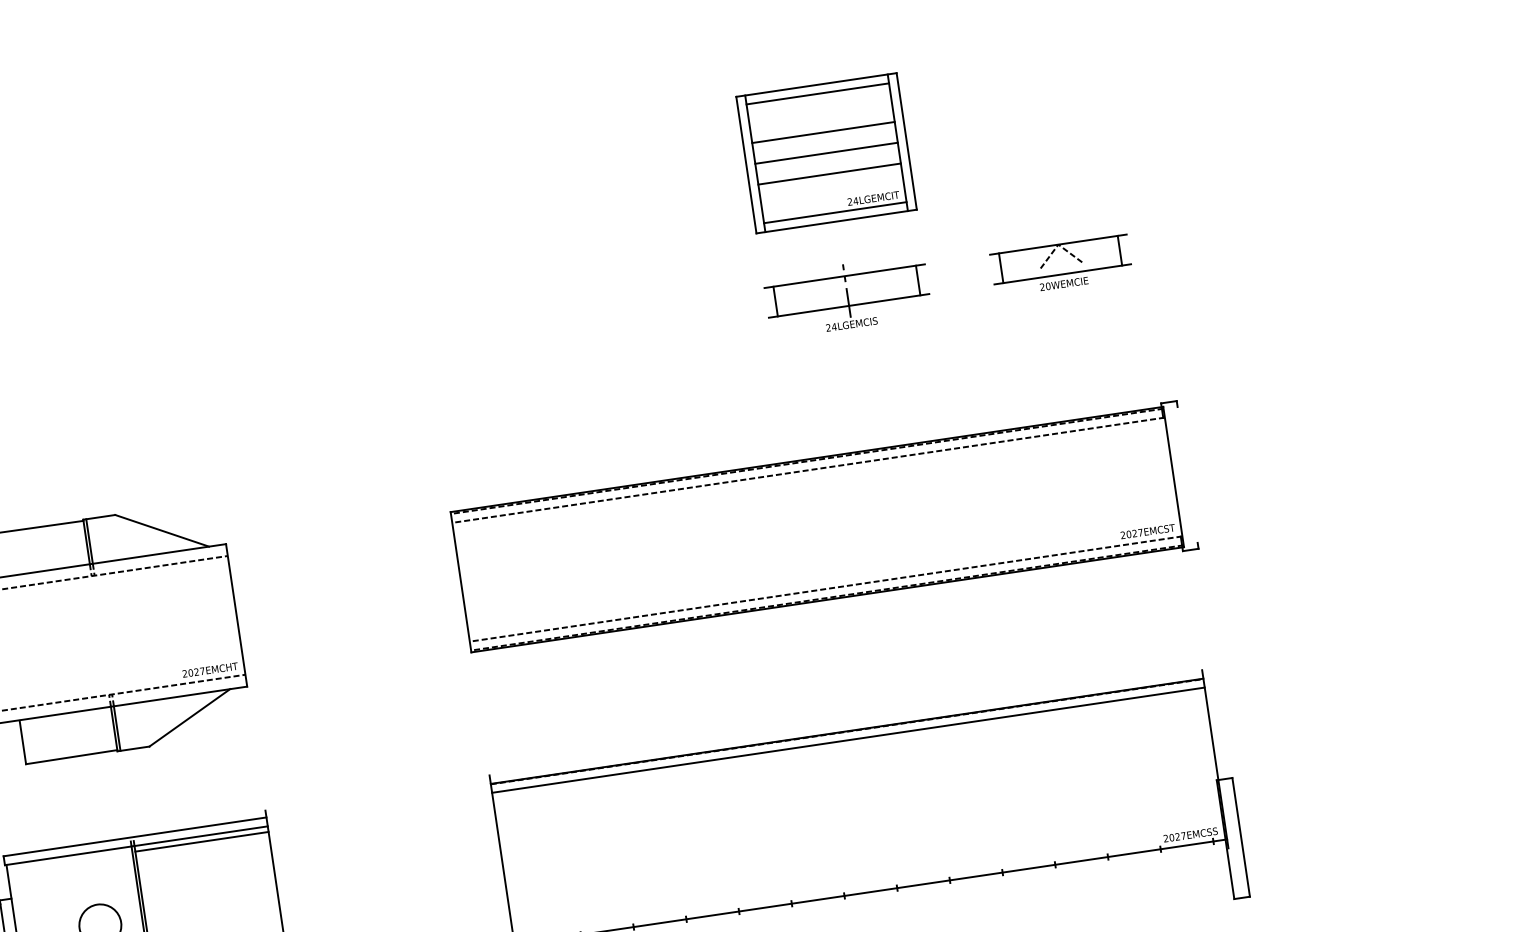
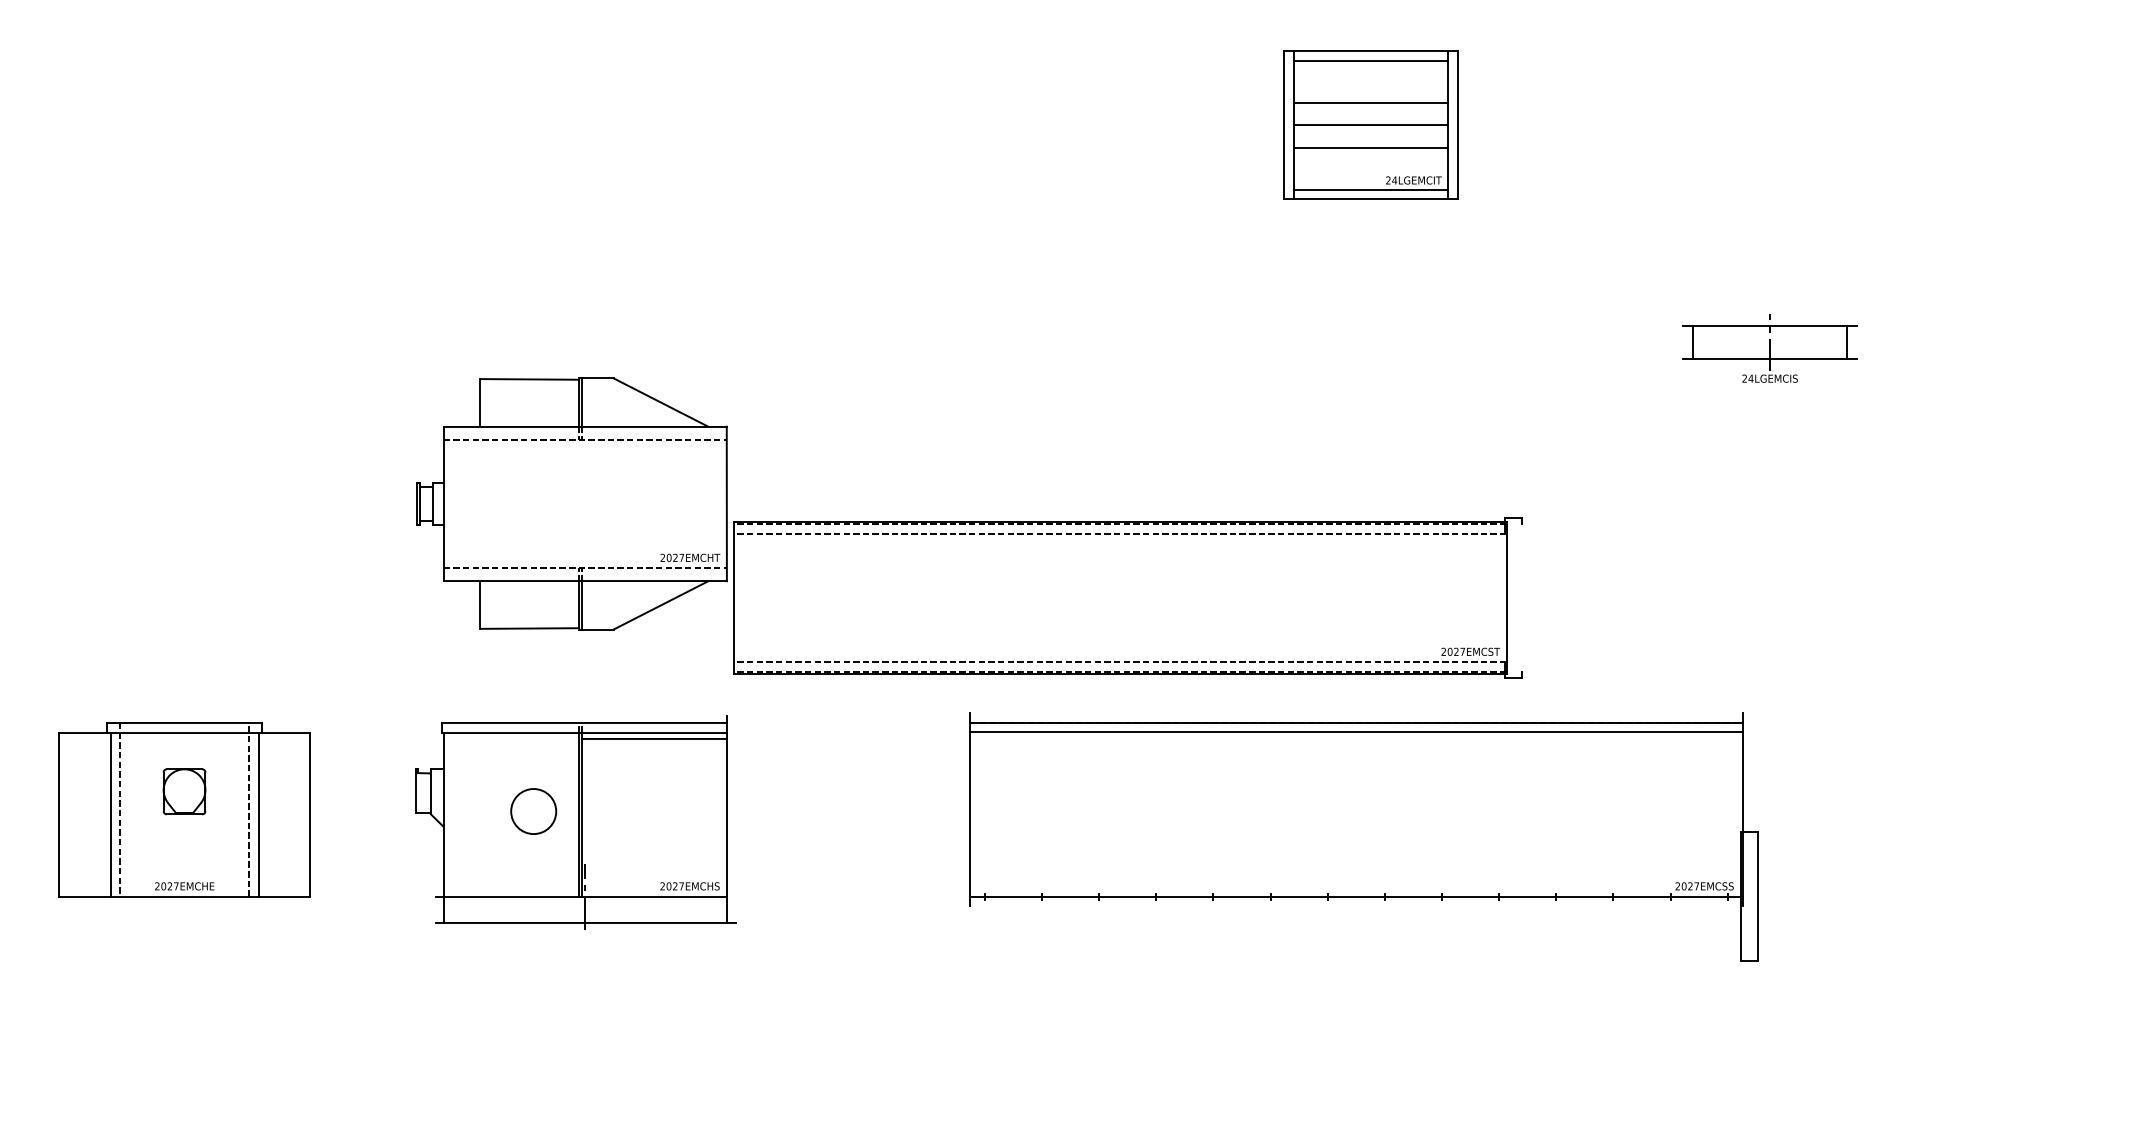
part: (825, 152) -> (1370, 124), moved
part: (1061, 265) -> (1656, 262), removed
part: (847, 296) -> (1769, 348), moved
part: (823, 528) -> (1127, 597), moved

